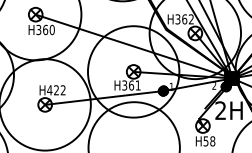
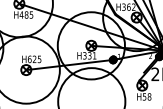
text: (45, 29) -> (26, 14), H360 -> H485
text: (131, 85) -> (89, 55), H361 -> H331
text: (56, 90) -> (34, 59), H422 -> H625

